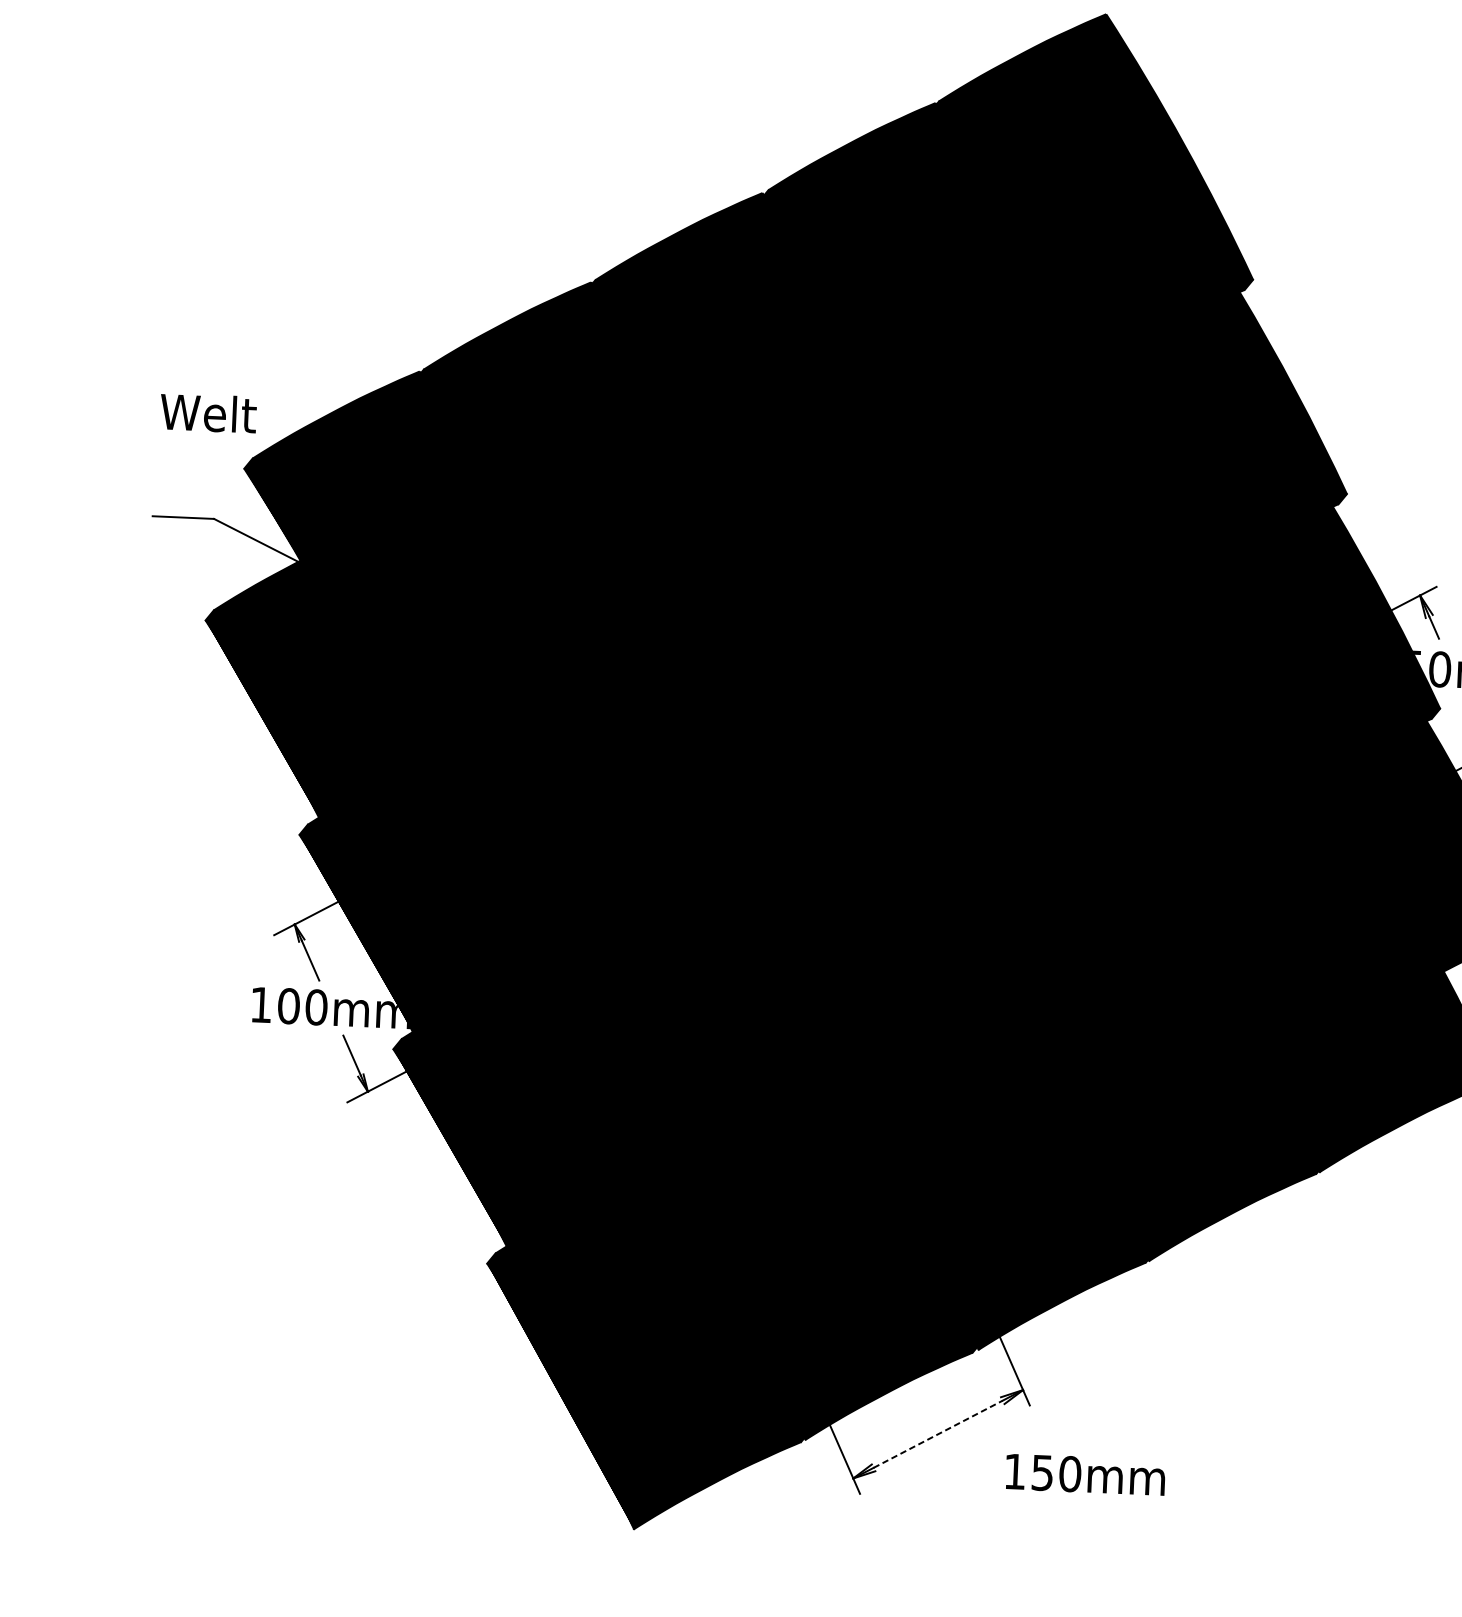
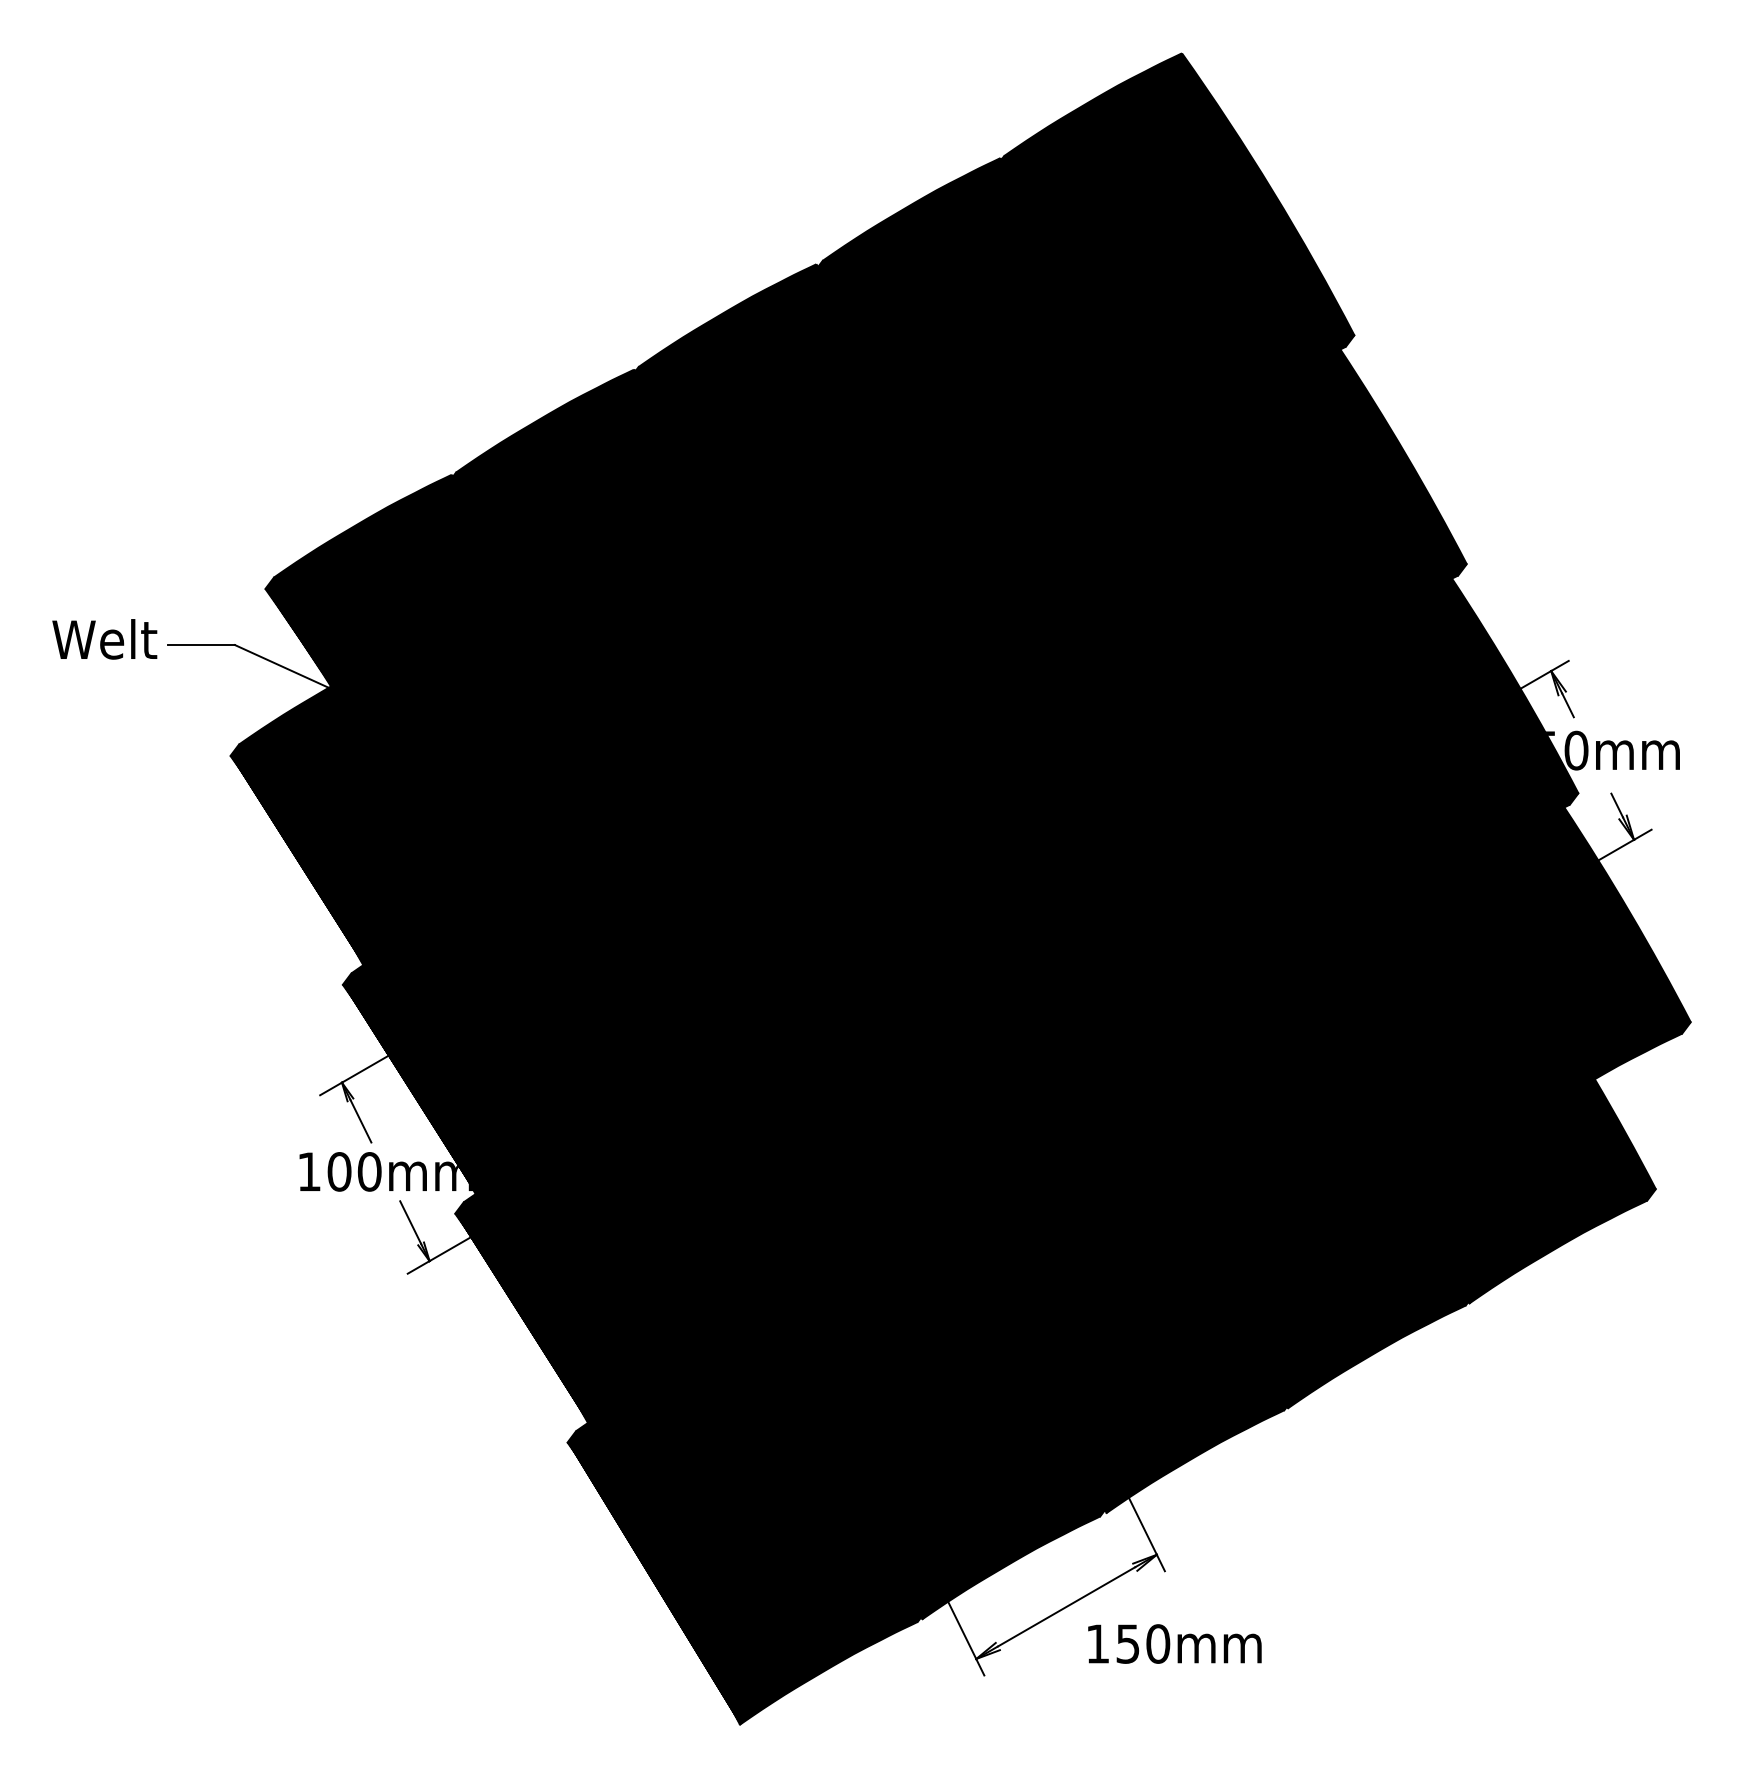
text: (208, 413) -> (104, 639), moved
line: (938, 1433) -> (1066, 1606), dashed -> solid
text: (1085, 1474) -> (1174, 1643), moved

